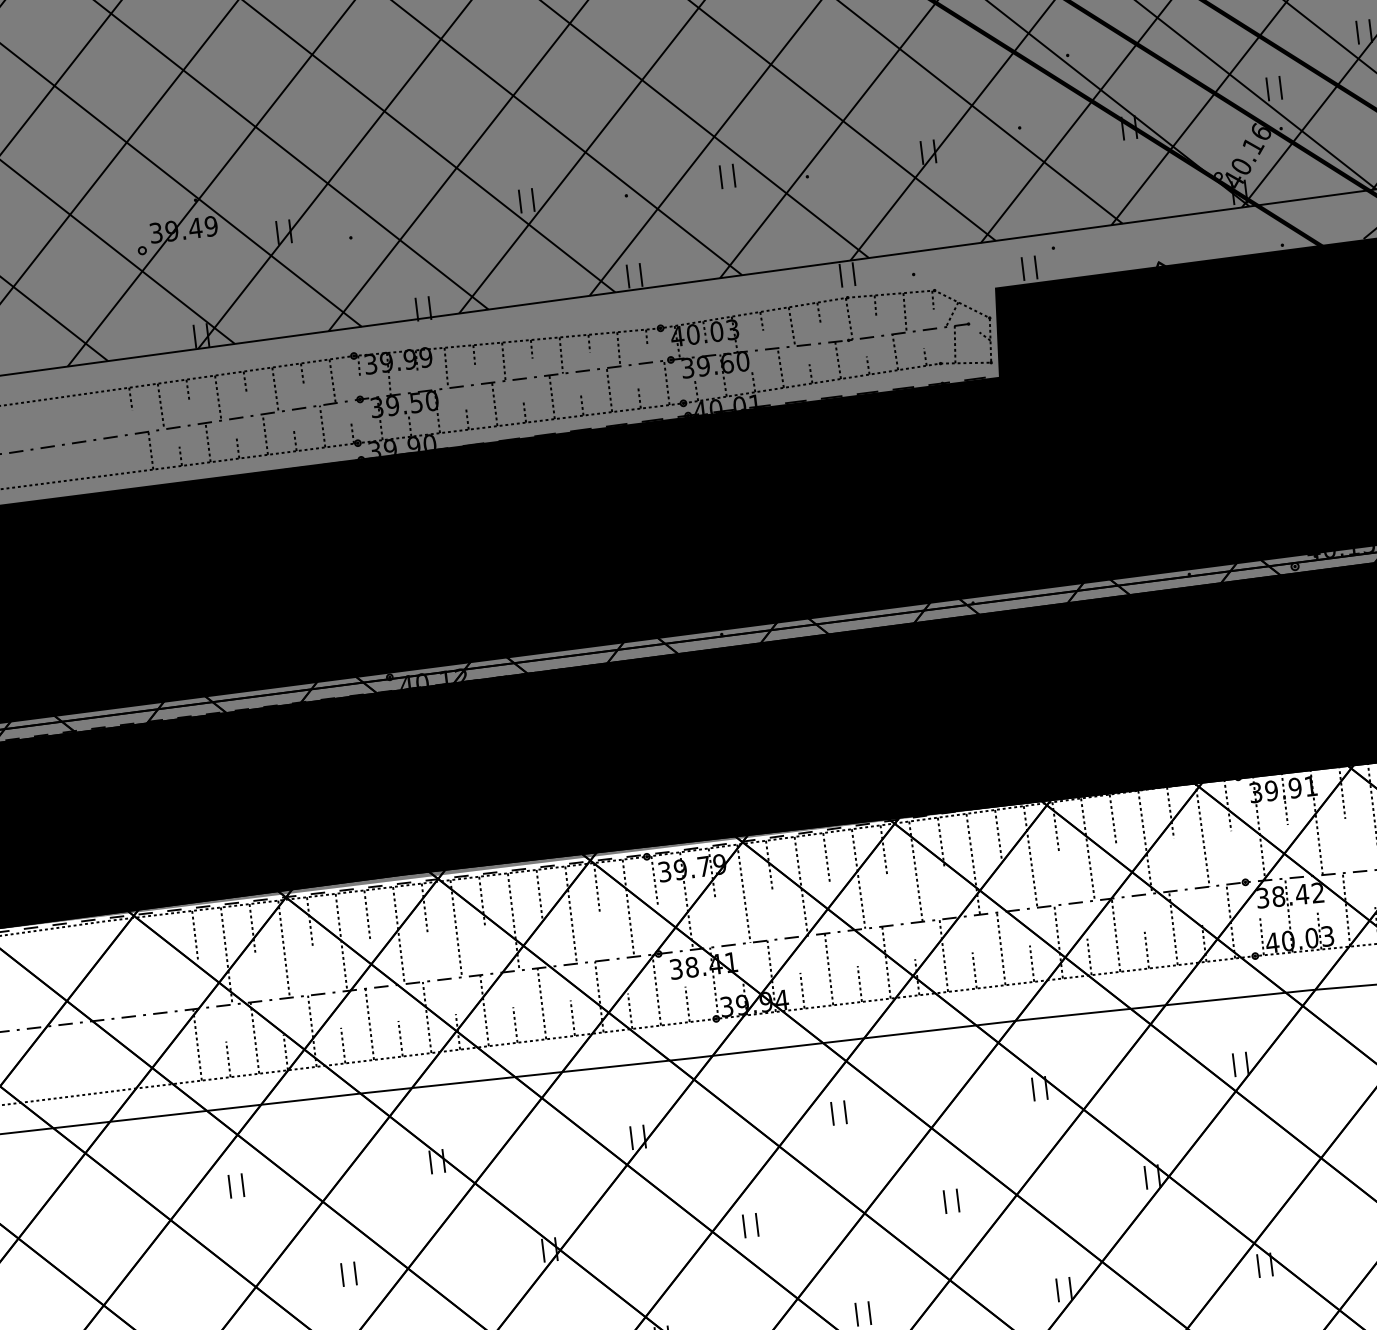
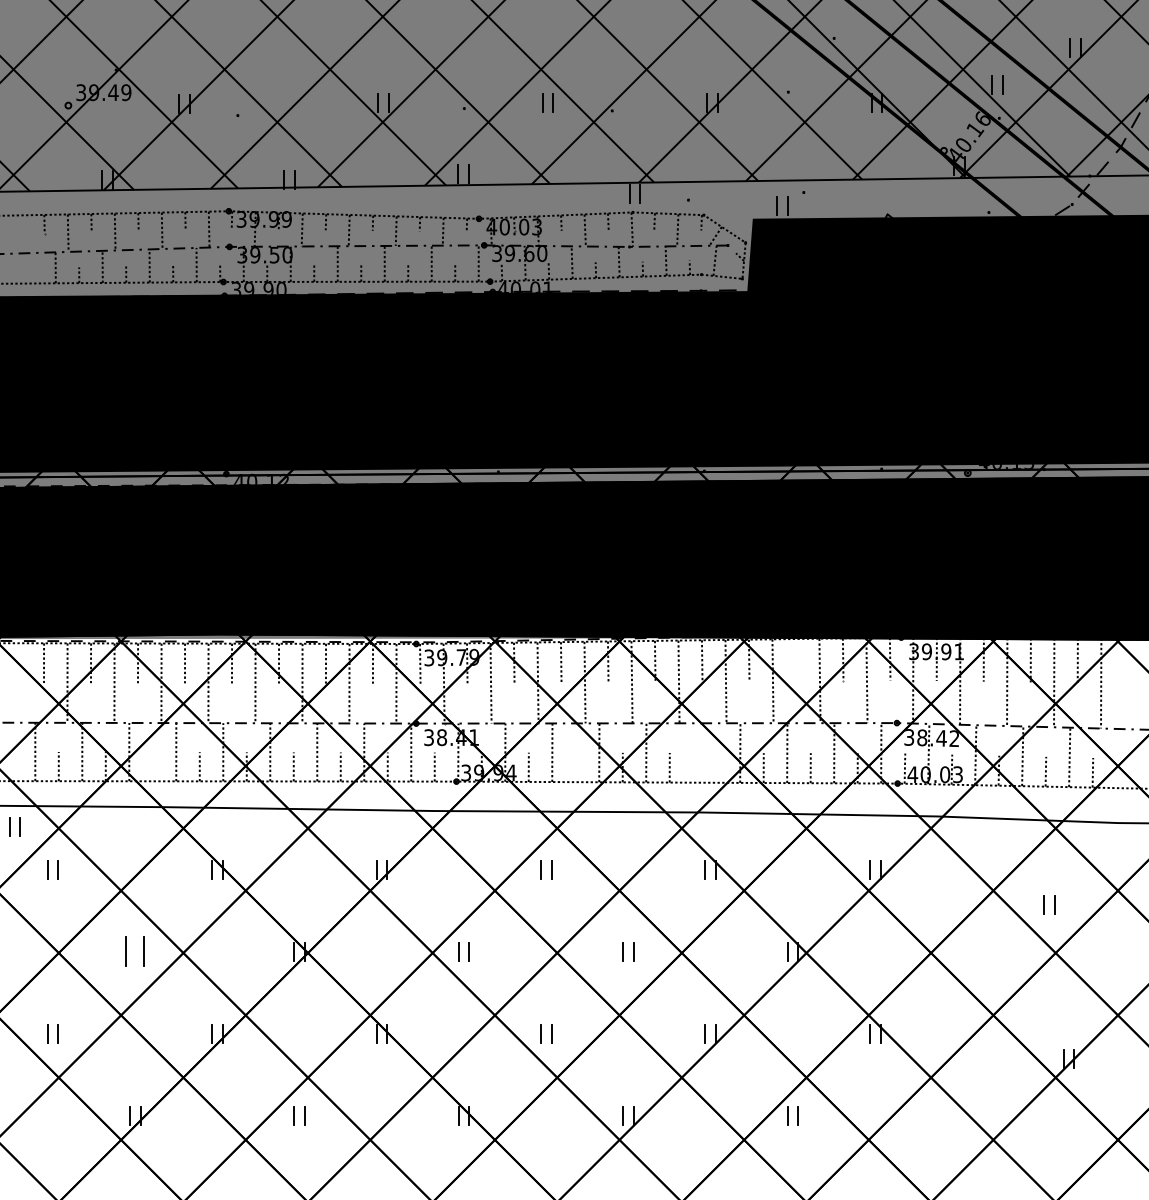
line: (1112, 820) -> (795, 660), removed
line: (1001, 948) -> (693, 752), removed
line: (1031, 963) -> (716, 767), removed
line: (859, 984) -> (575, 767), removed
line: (342, 1045) -> (152, 766), removed
part: (183, 1139) -> (14, 826), added
part: (349, 1273) -> (135, 951), size x1.6

